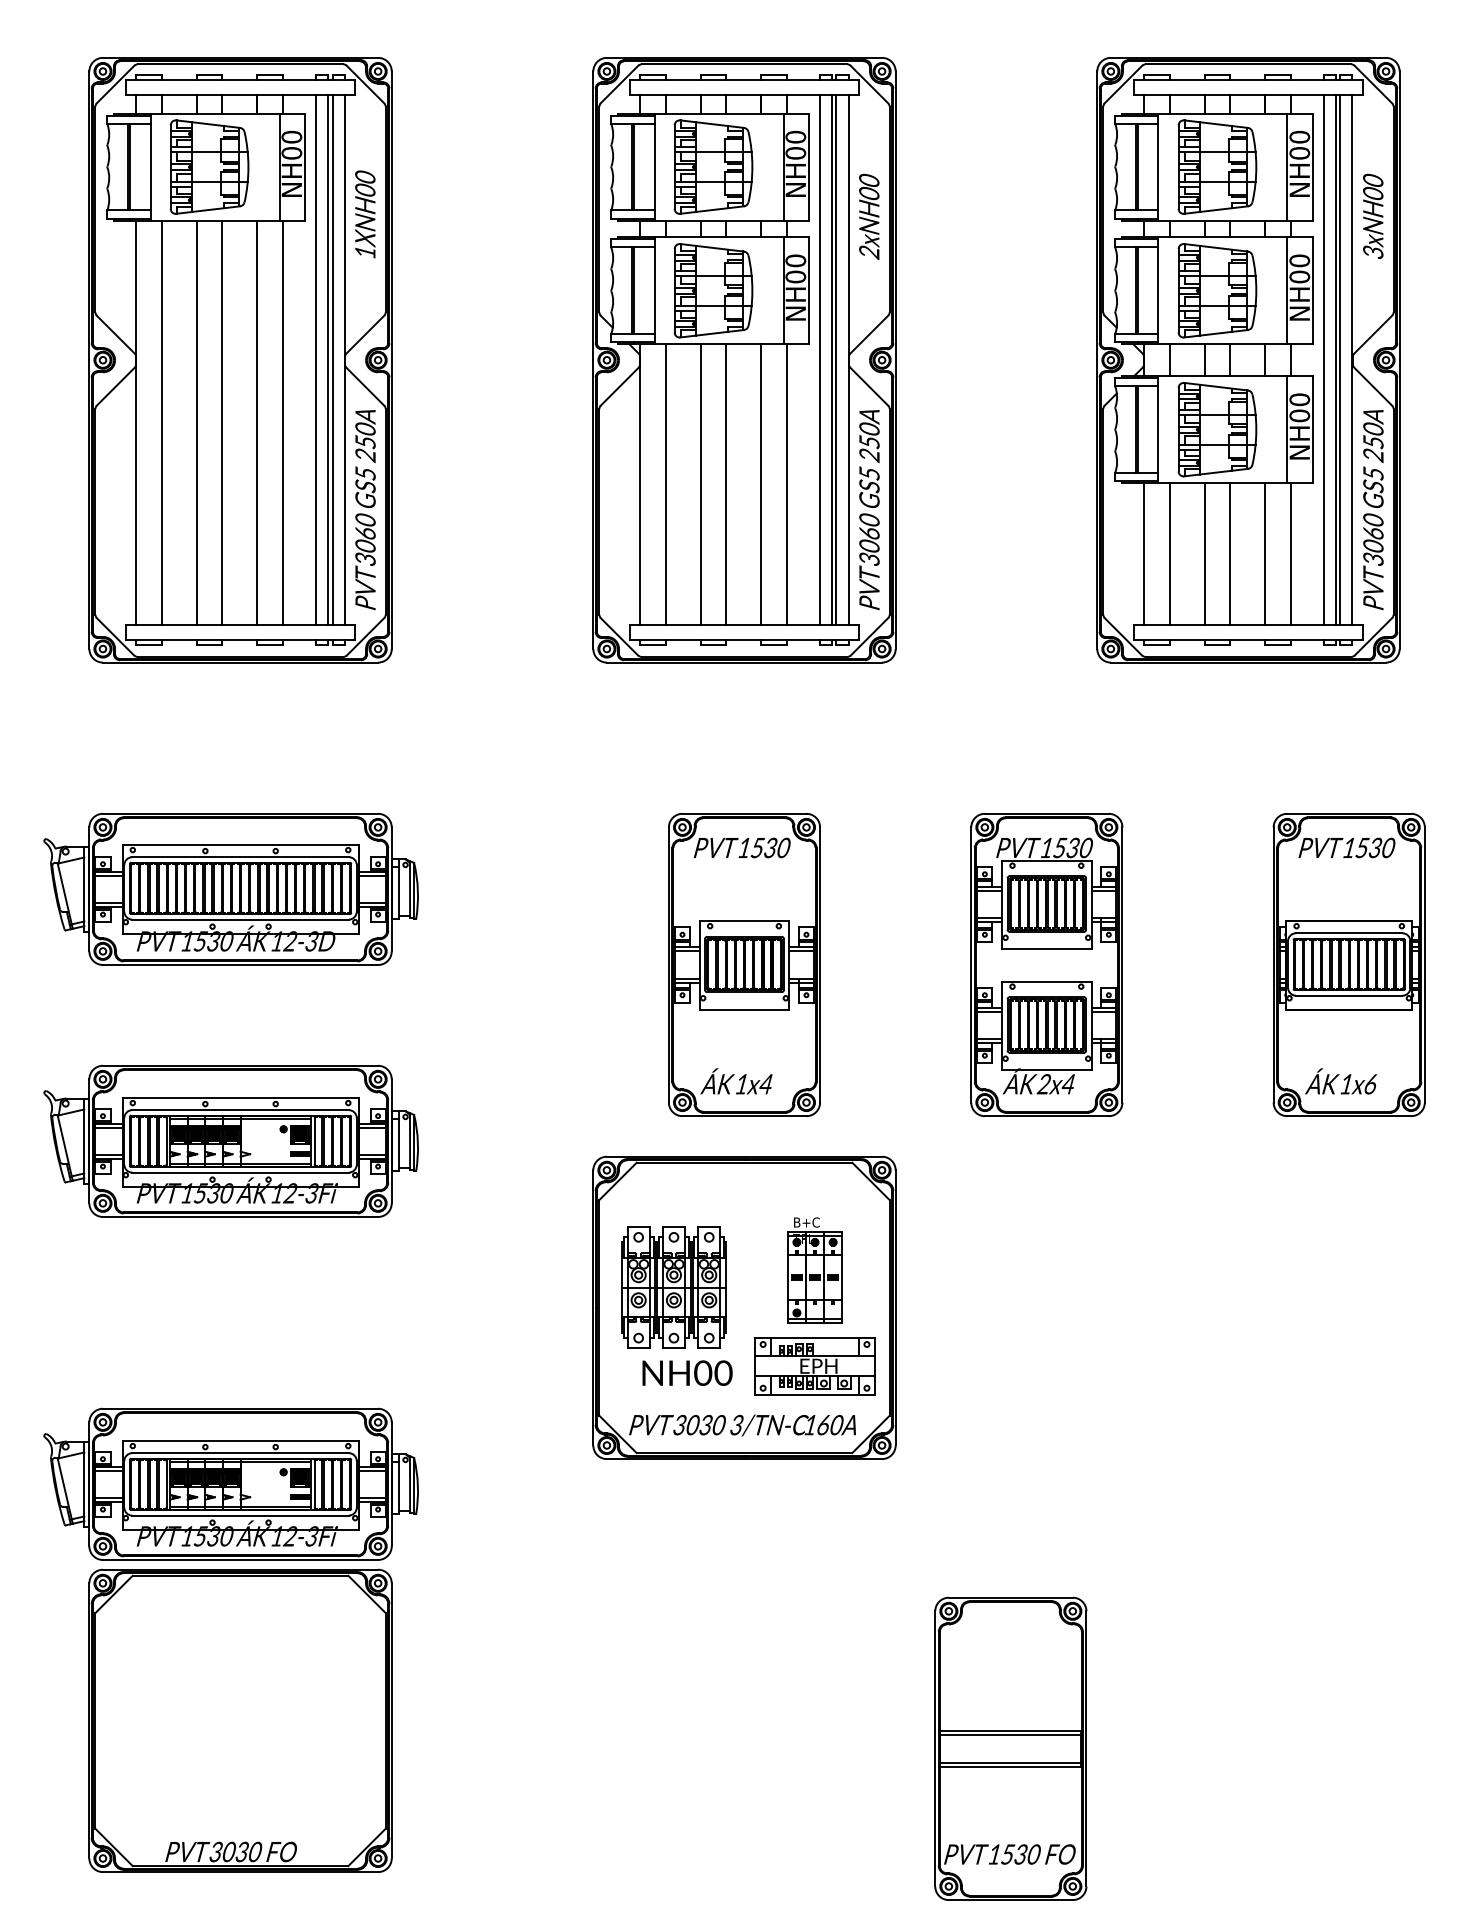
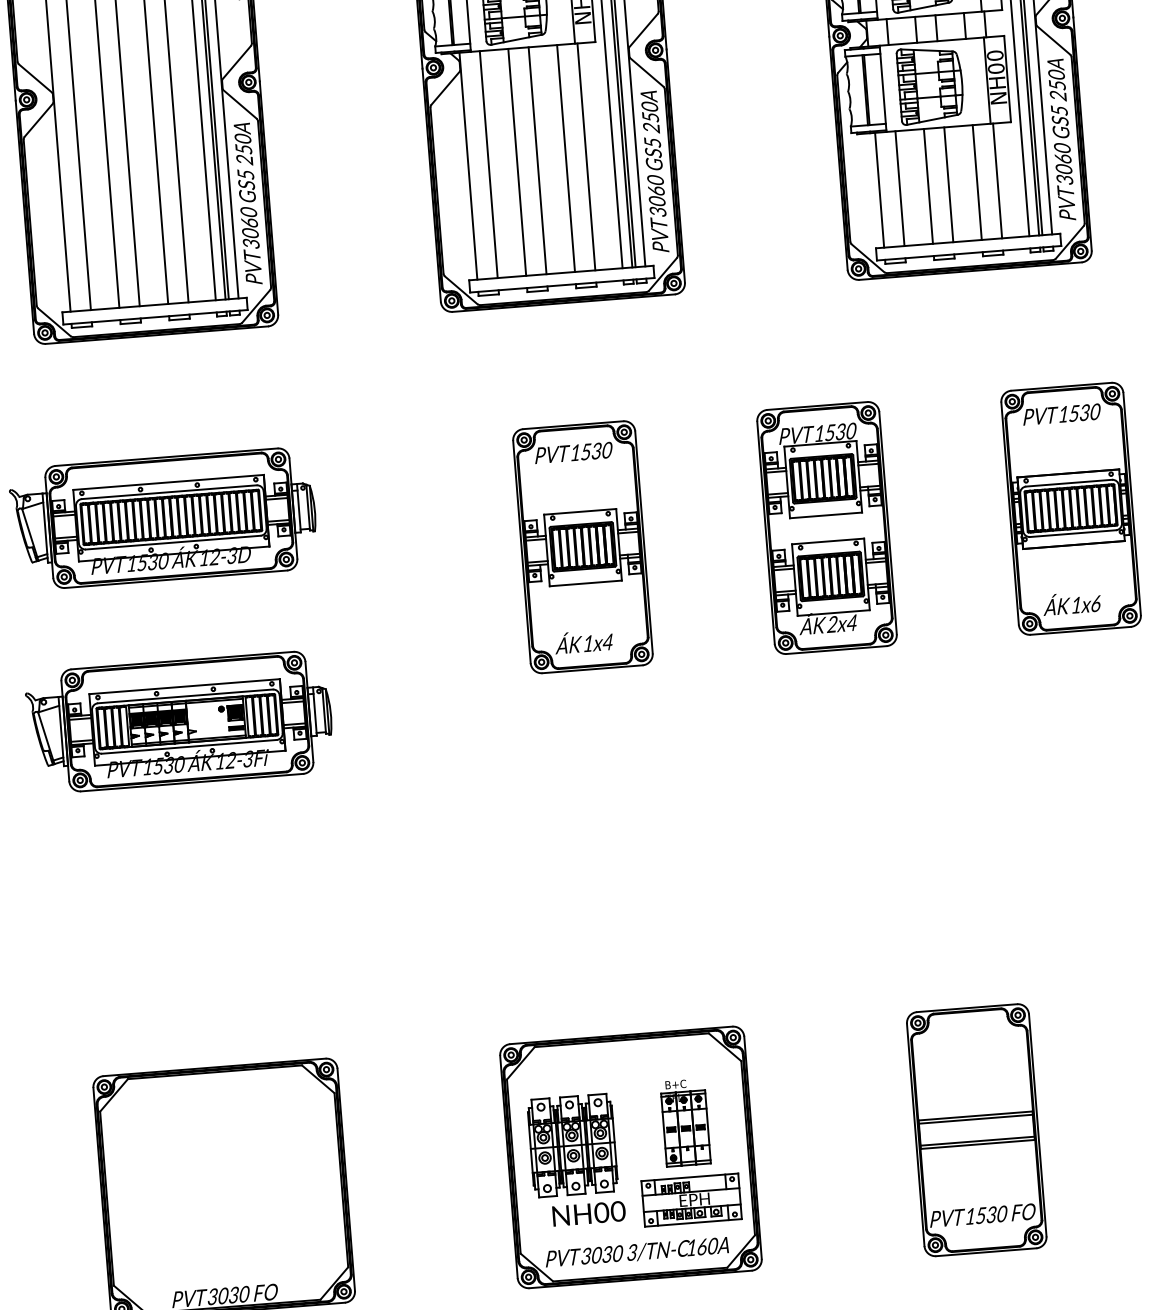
part: (744, 1307) -> (630, 1157), moved
part: (230, 1483) -> (200, 998), removed
part: (1010, 1748) -> (976, 1129), moved

